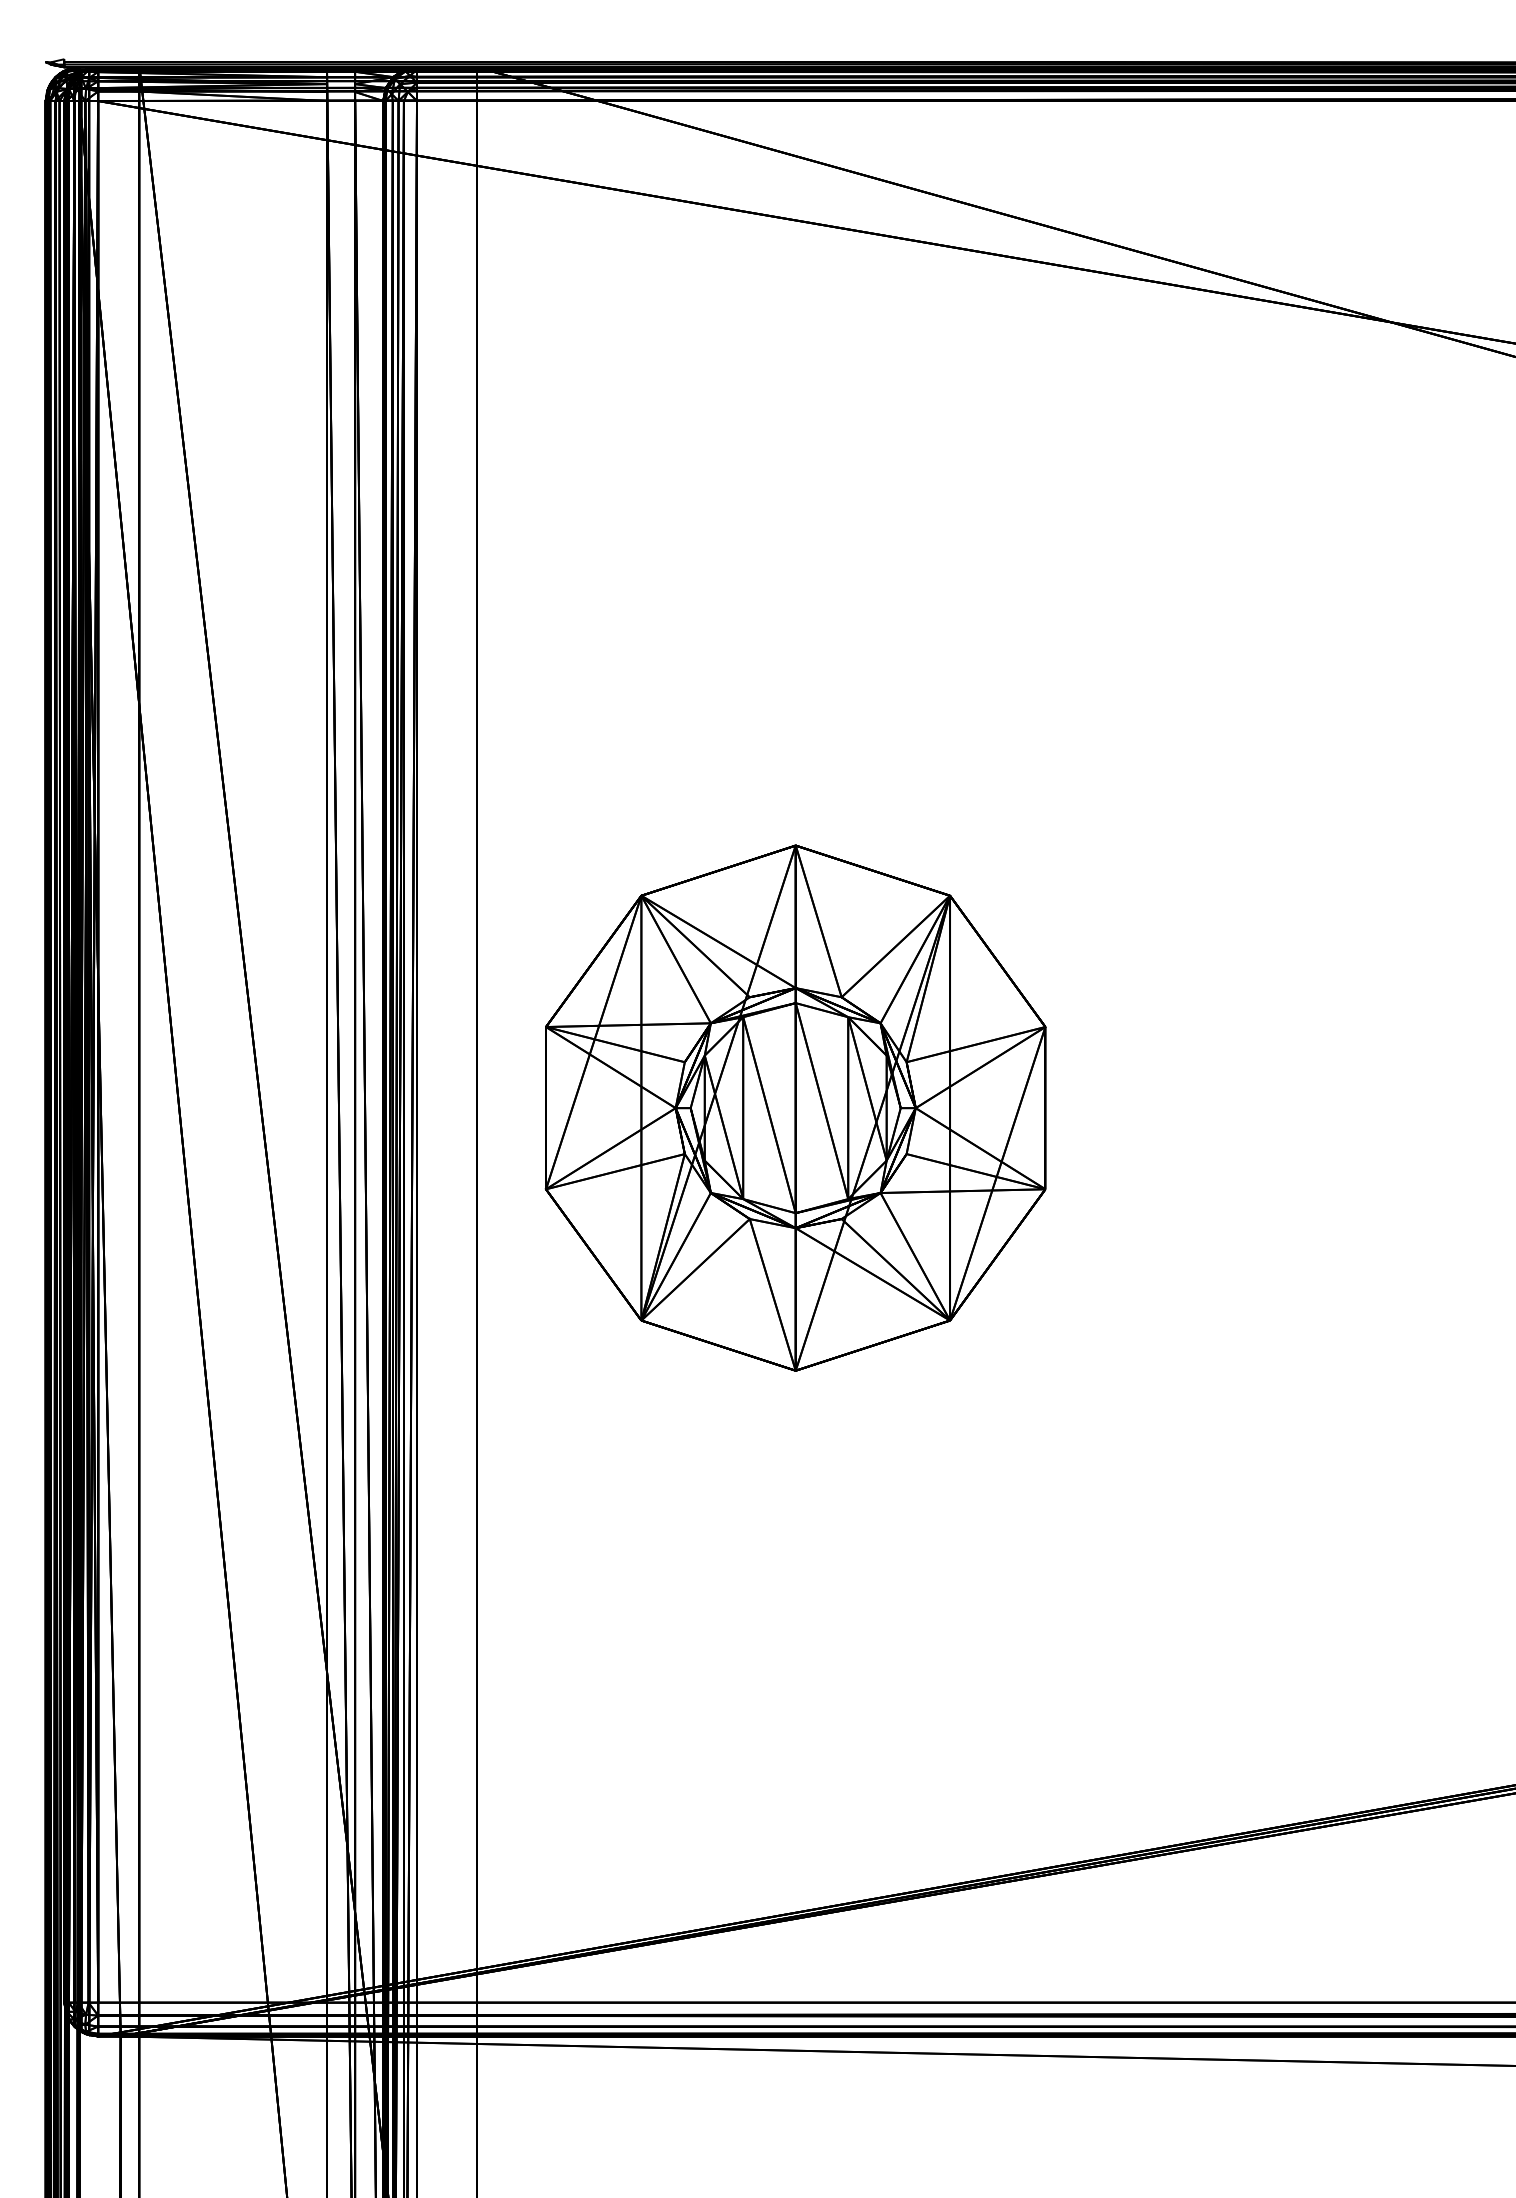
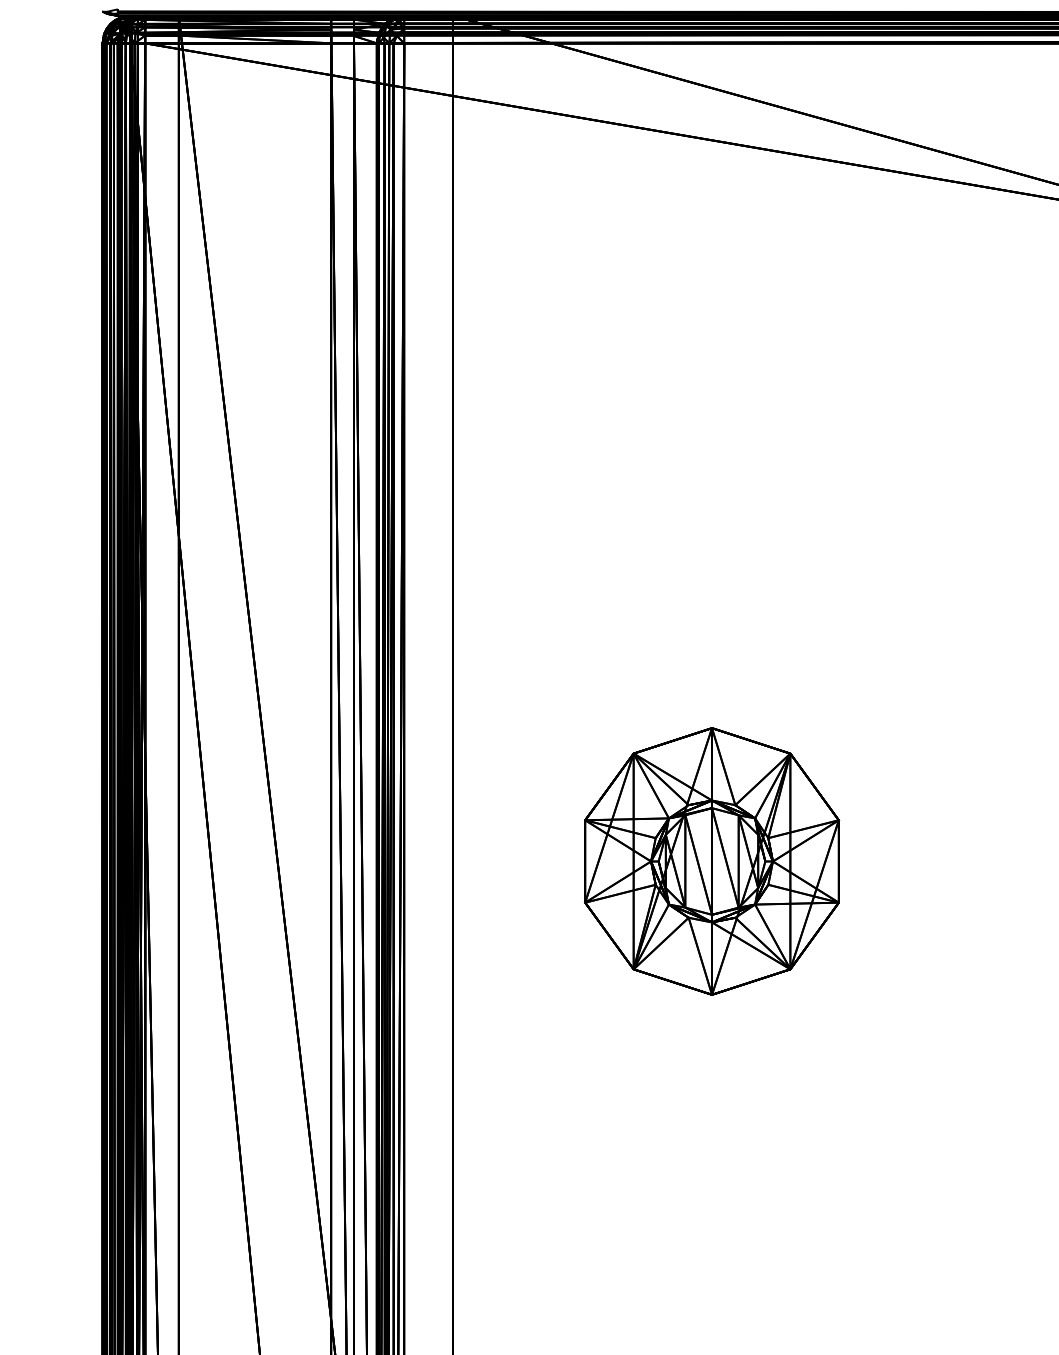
part: (795, 1107) -> (711, 860), size x0.62

